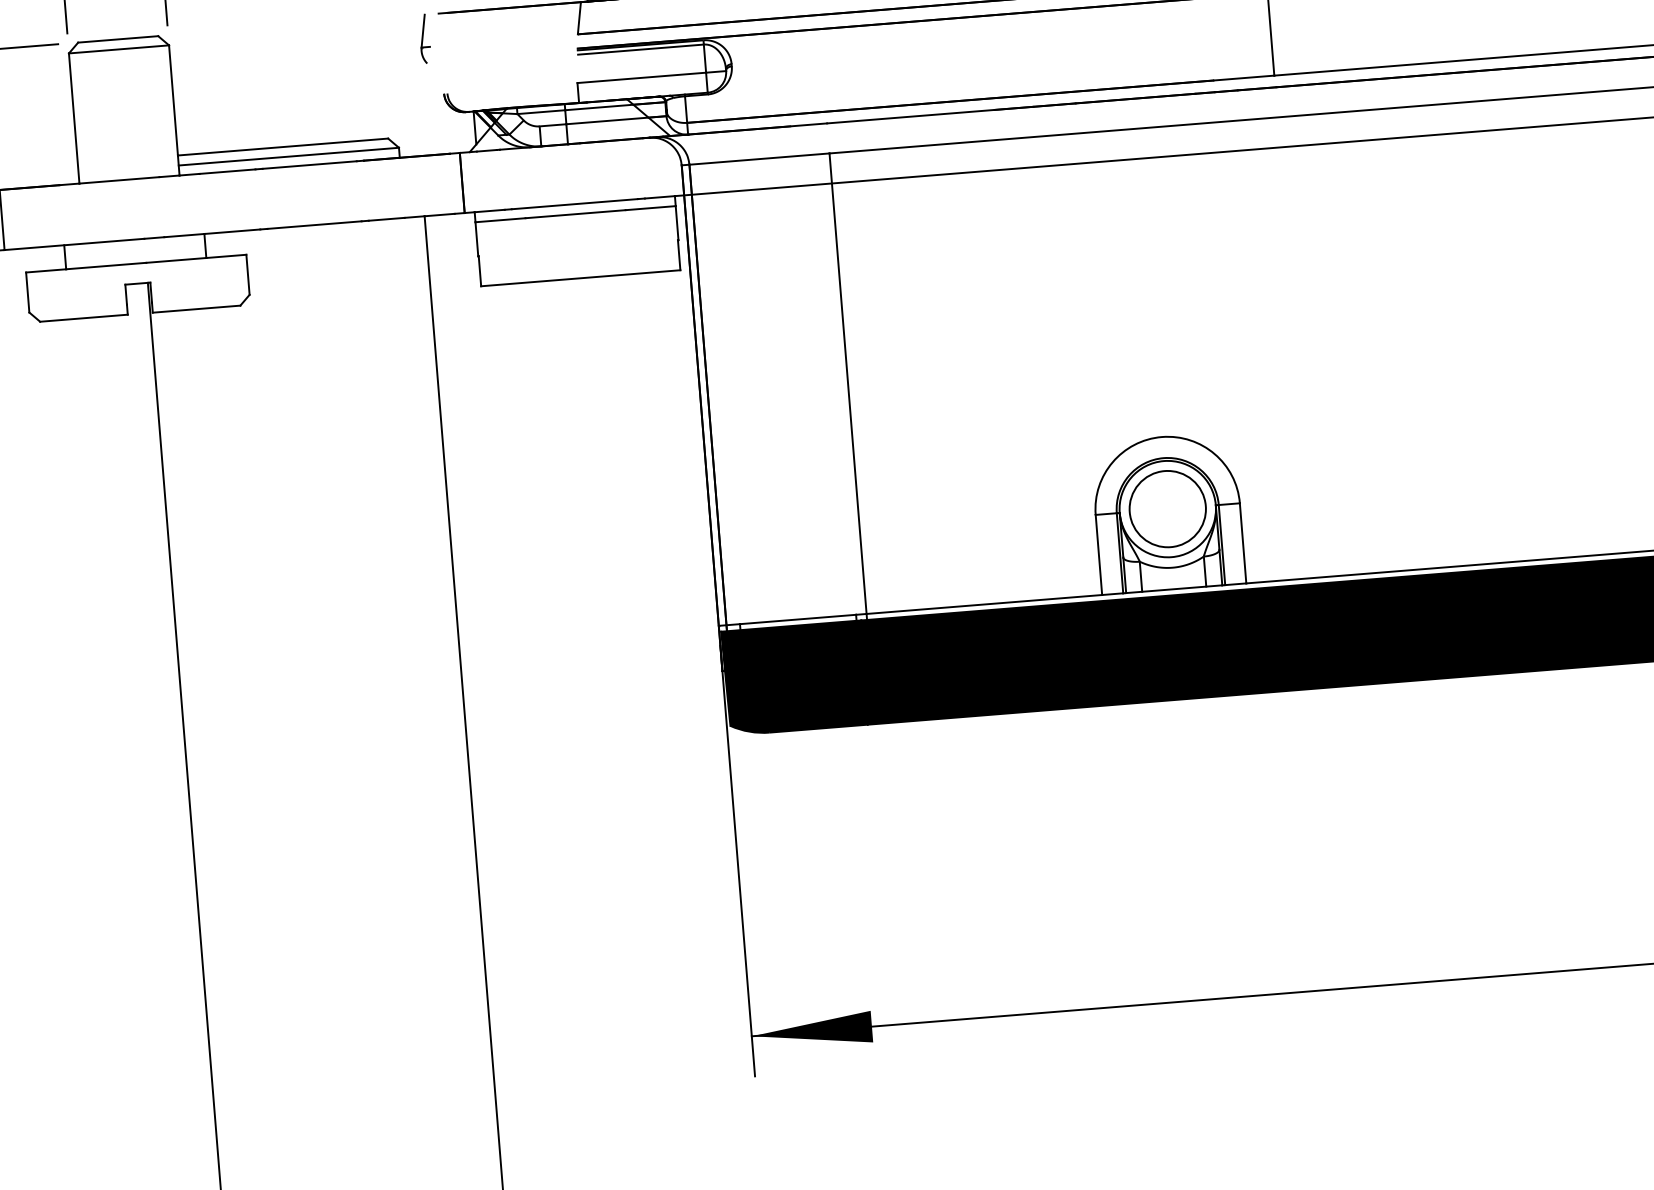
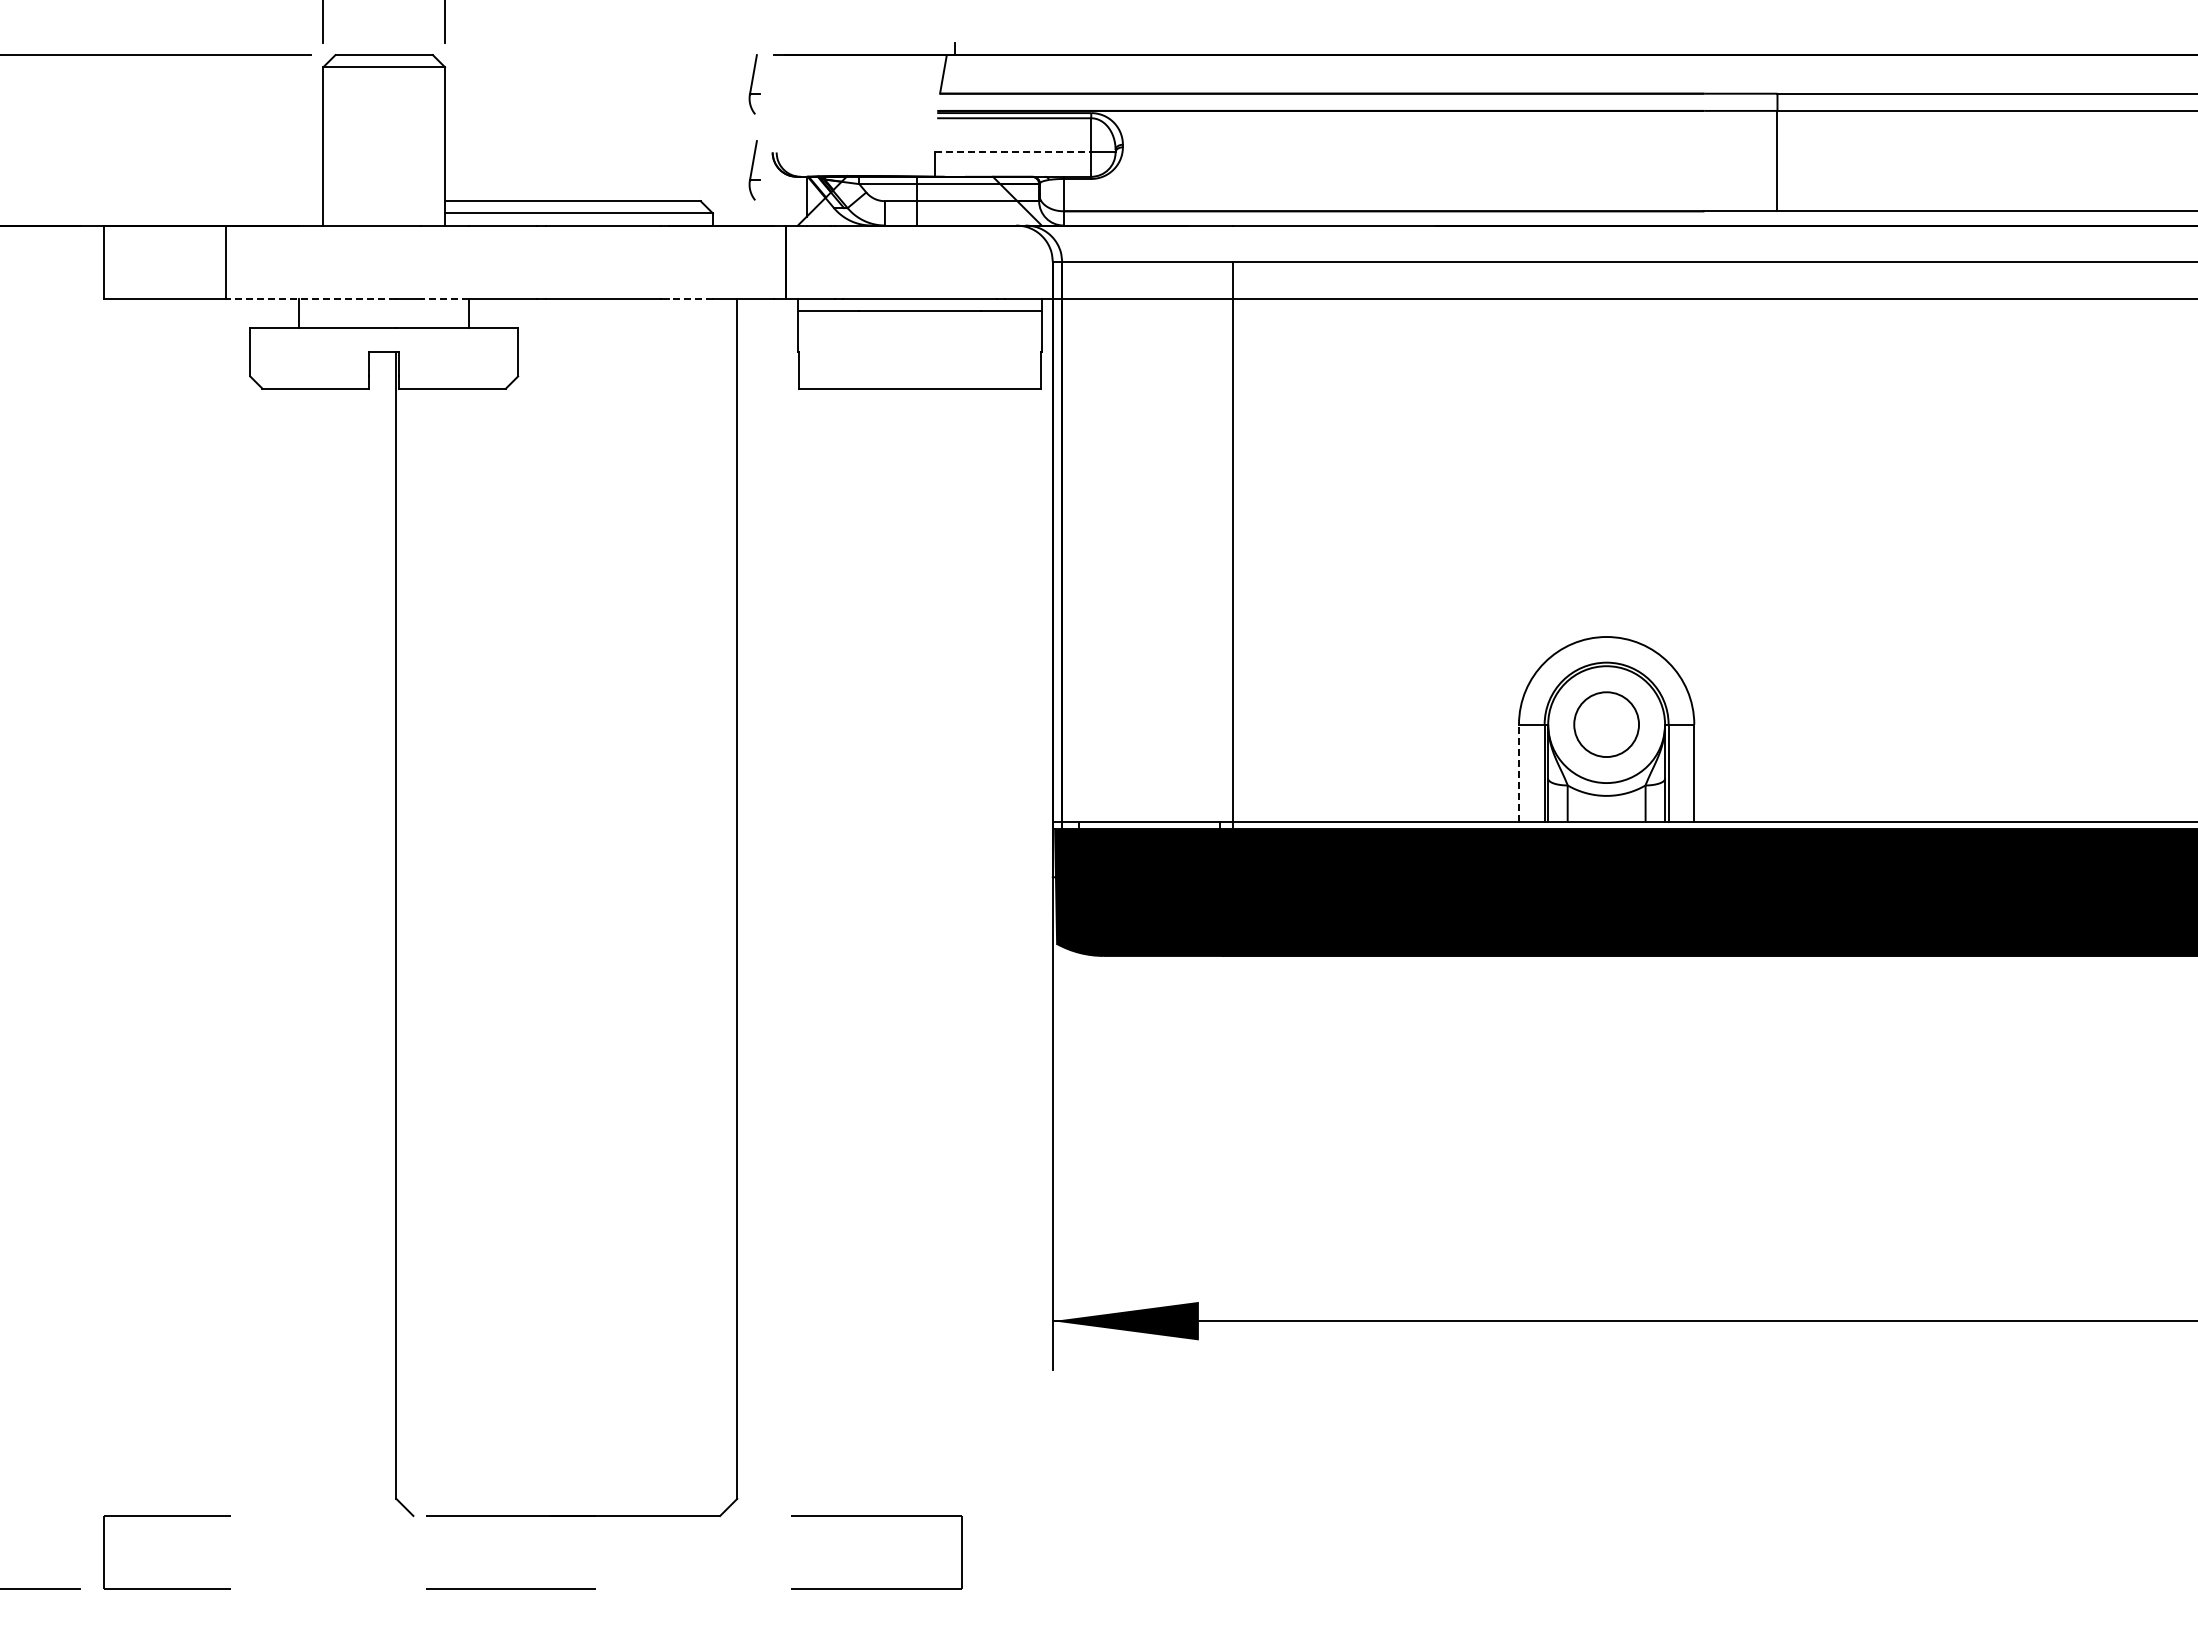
line: (642, 77) -> (1013, 152), solid -> dashed
part: (430, 109) -> (754, 170), added
line: (387, 219) -> (691, 298), solid -> dashed
line: (183, 235) -> (444, 298), solid -> dashed
line: (74, 244) -> (311, 298), solid -> dashed
circle: (1167, 509) -> (1606, 724), size x0.7
line: (1098, 555) -> (1518, 773), solid -> dashed

